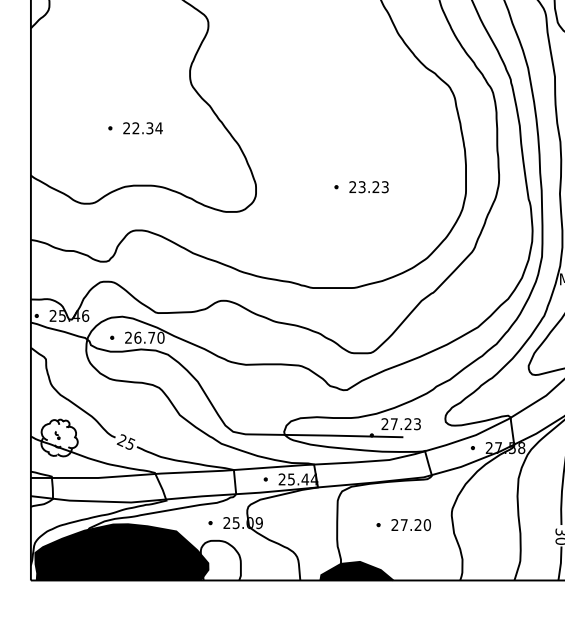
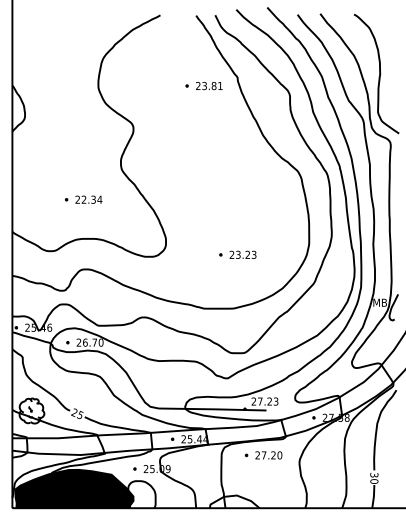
part: (360, 186) -> (237, 254), moved
part: (403, 525) -> (263, 455), moved
fill: (356, 570) -> (234, 501), removed

